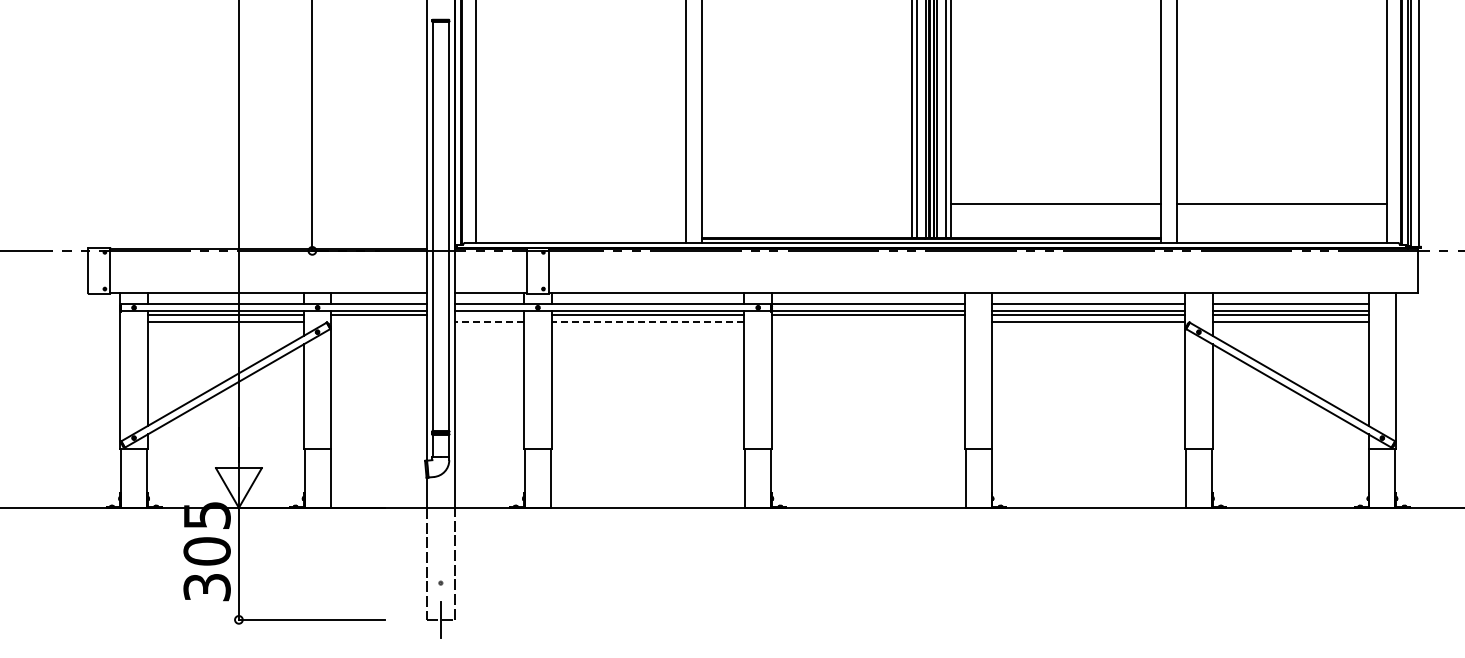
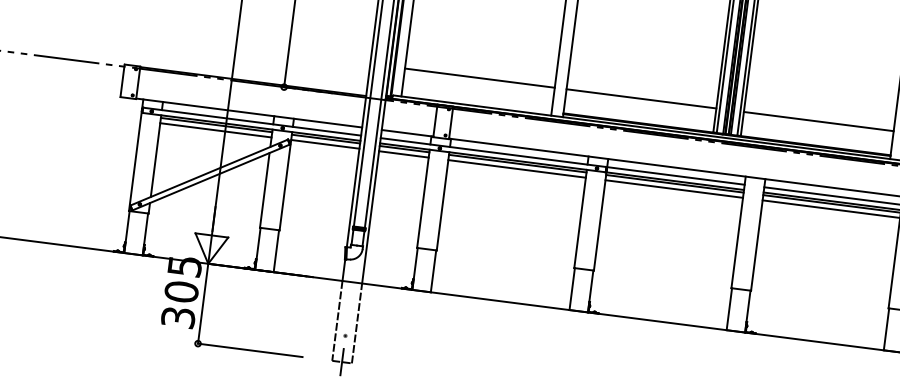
line: (580, 203) -> (479, 77), added
line: (807, 203) -> (641, 98), added
line: (489, 315) -> (404, 149), added
line: (379, 322) -> (325, 144), added
line: (489, 322) -> (403, 154), dashed -> solid
line: (647, 322) -> (516, 168), dashed -> solid
line: (868, 322) -> (674, 189), added

